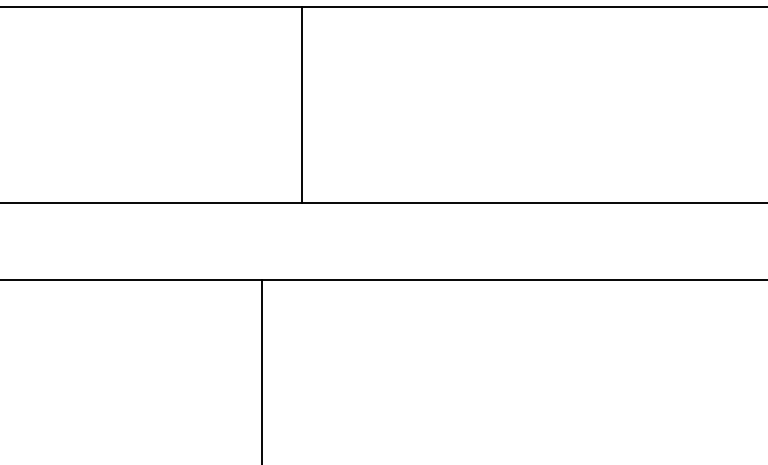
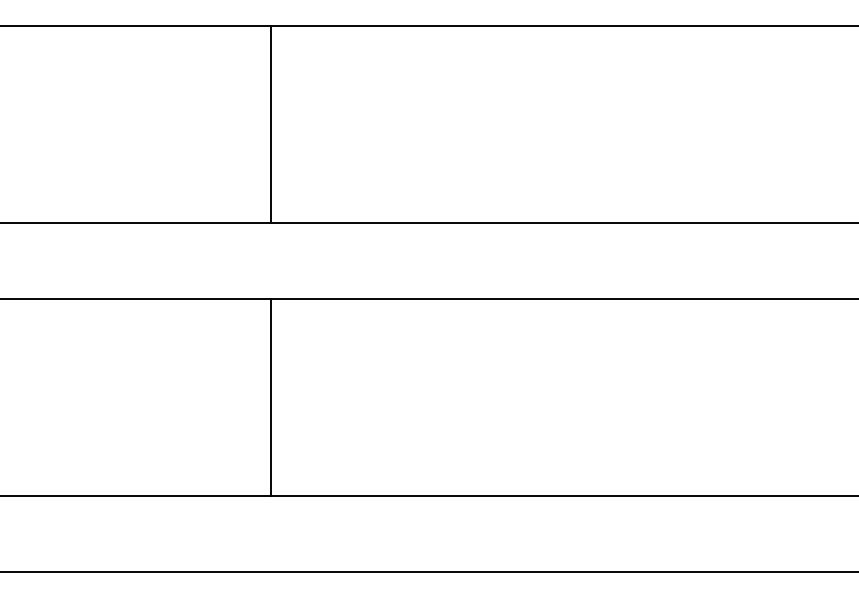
line: (302, 105) -> (271, 124), moved

